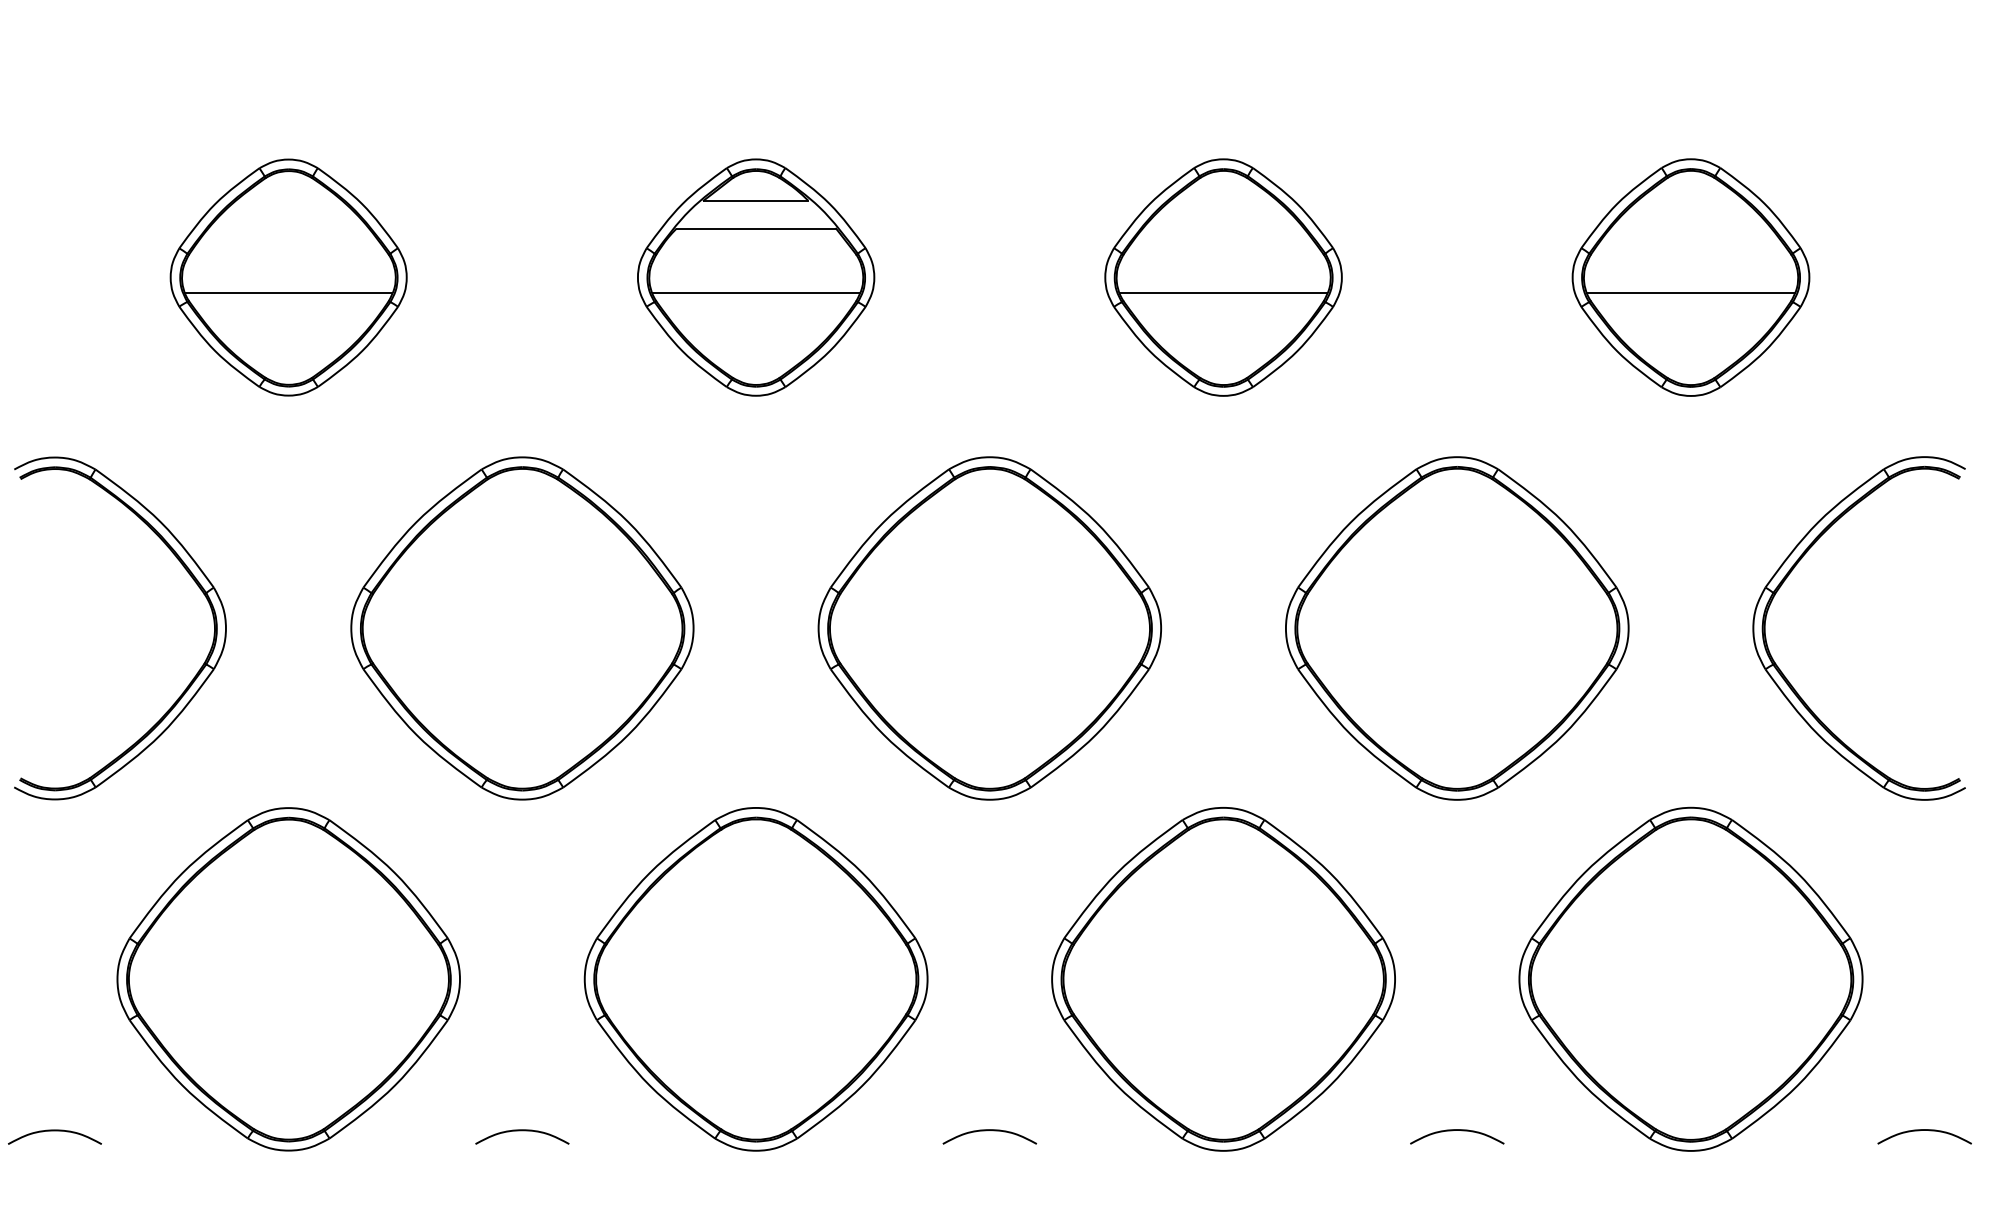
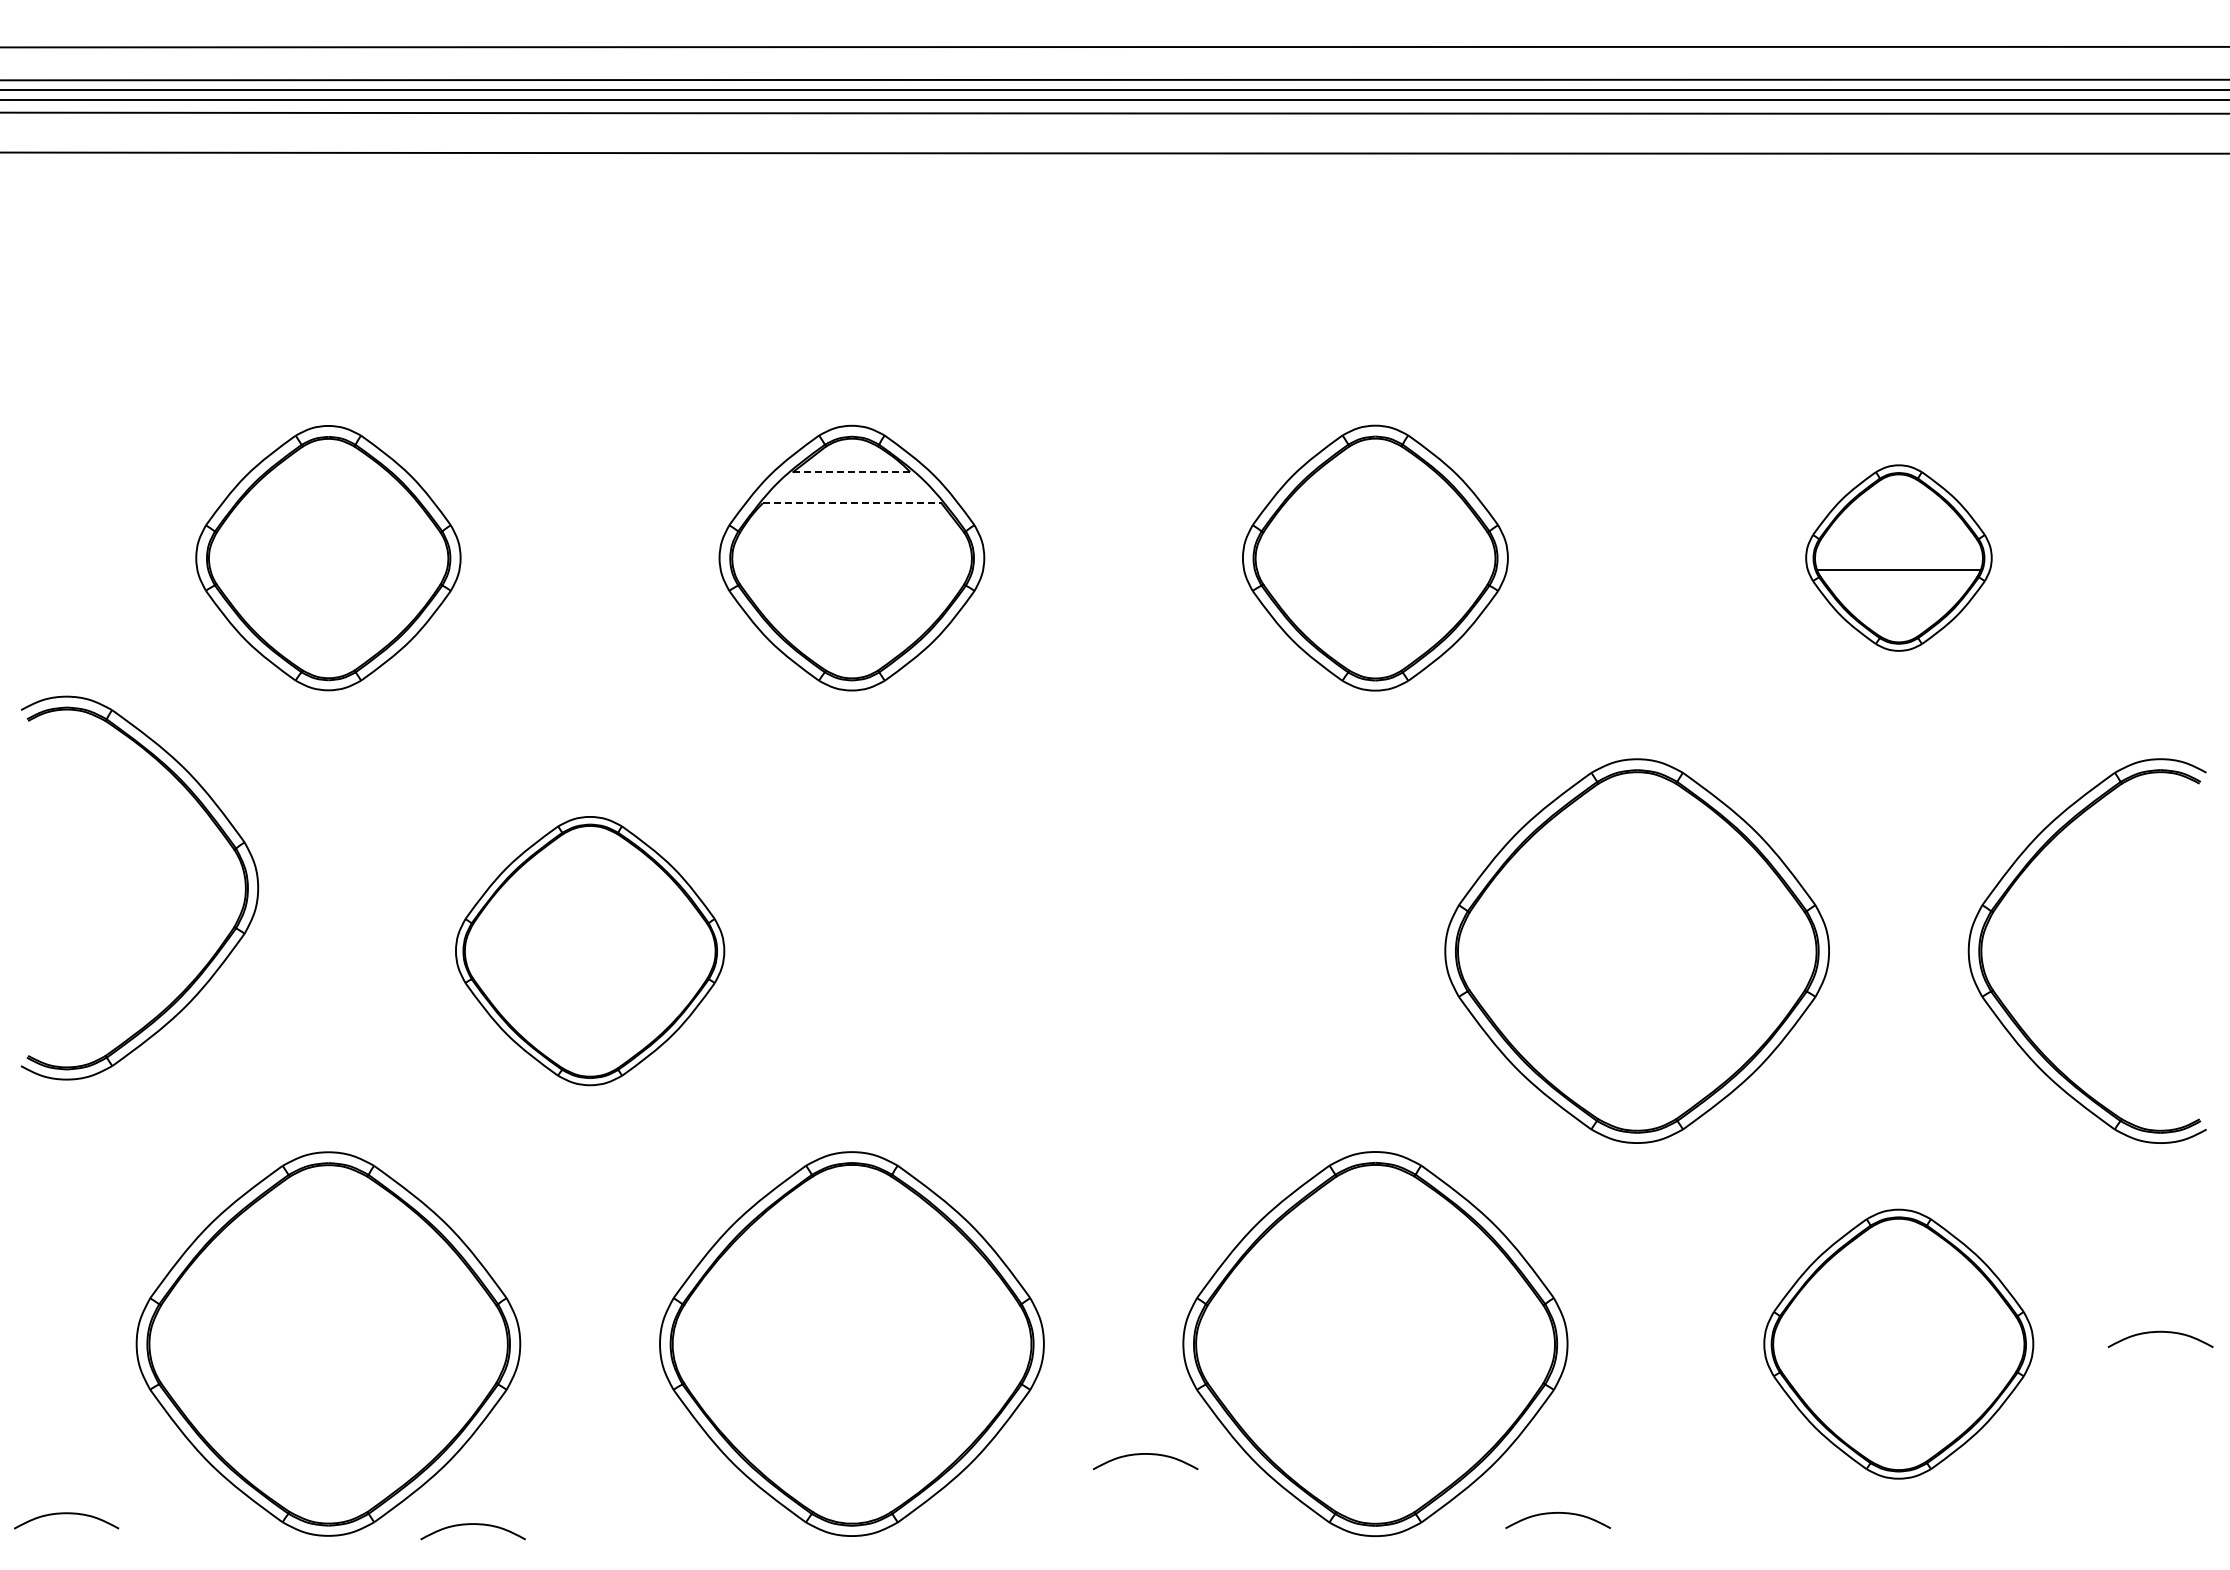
line: (755, 200) -> (851, 471), solid -> dashed
line: (756, 228) -> (852, 503), solid -> dashed
part: (1690, 277) -> (1898, 557), size x0.7
line: (288, 293) -> (328, 575), removed
line: (755, 293) -> (851, 575), removed
line: (1223, 293) -> (1375, 575), removed
part: (188, 574) -> (216, 827), moved
part: (521, 627) -> (589, 950), size x0.7
part: (989, 627) -> (1113, 950), removed
part: (1690, 979) -> (1898, 1344), size x0.7
curve: (521, 1130) -> (472, 1524), moved
curve: (989, 1130) -> (1145, 1454), moved
curve: (1456, 1130) -> (1557, 1513), moved
curve: (1924, 1130) -> (2160, 1332), moved

